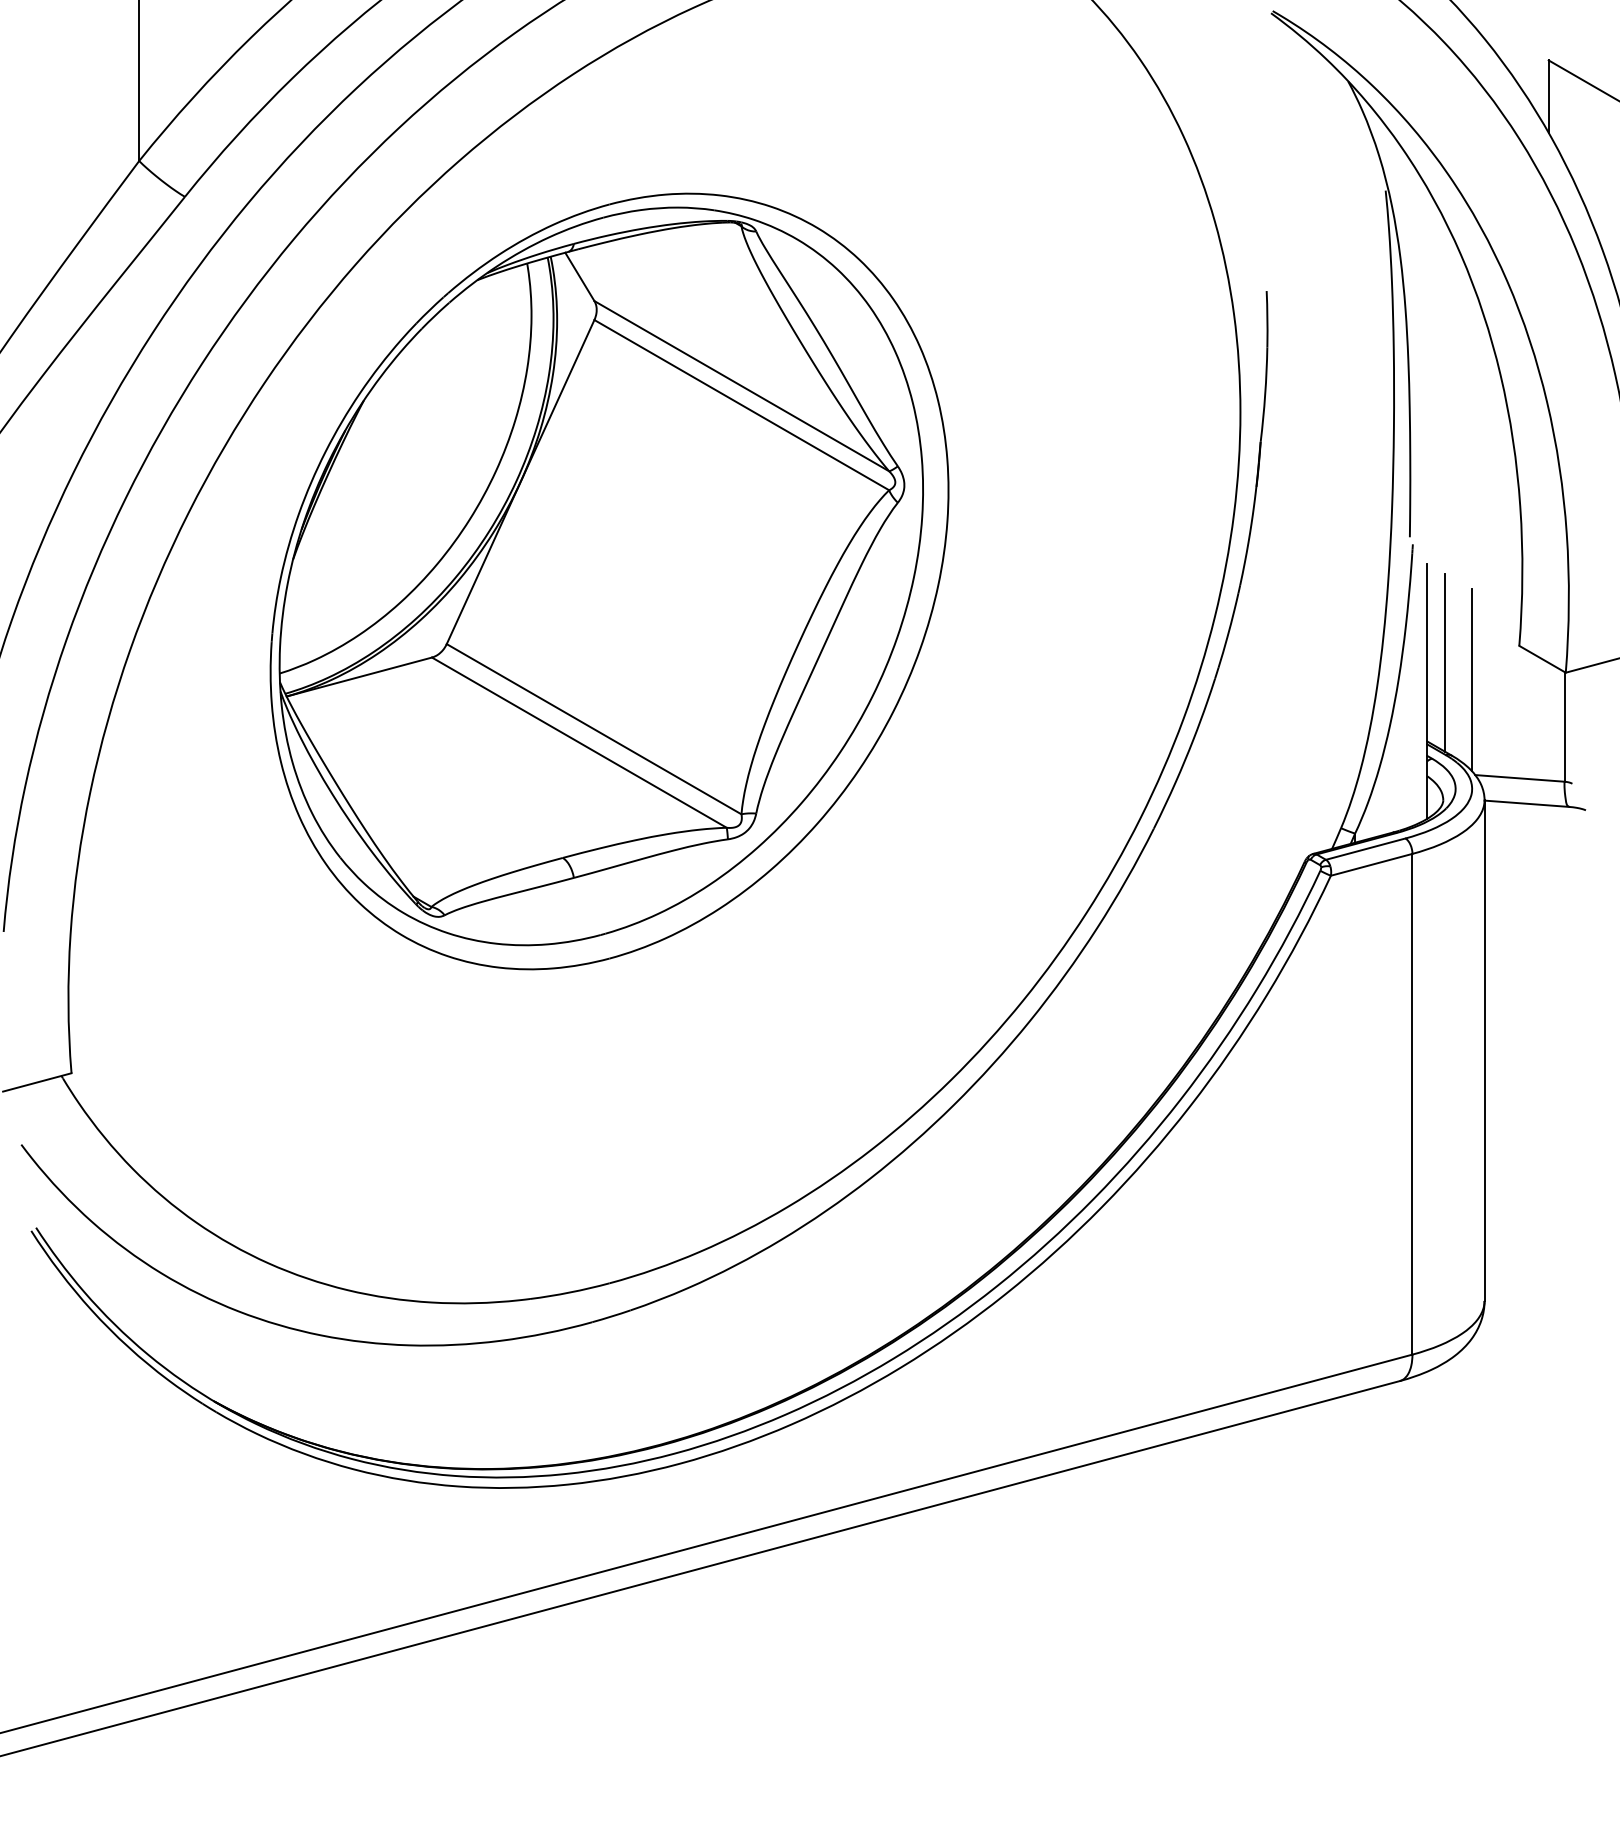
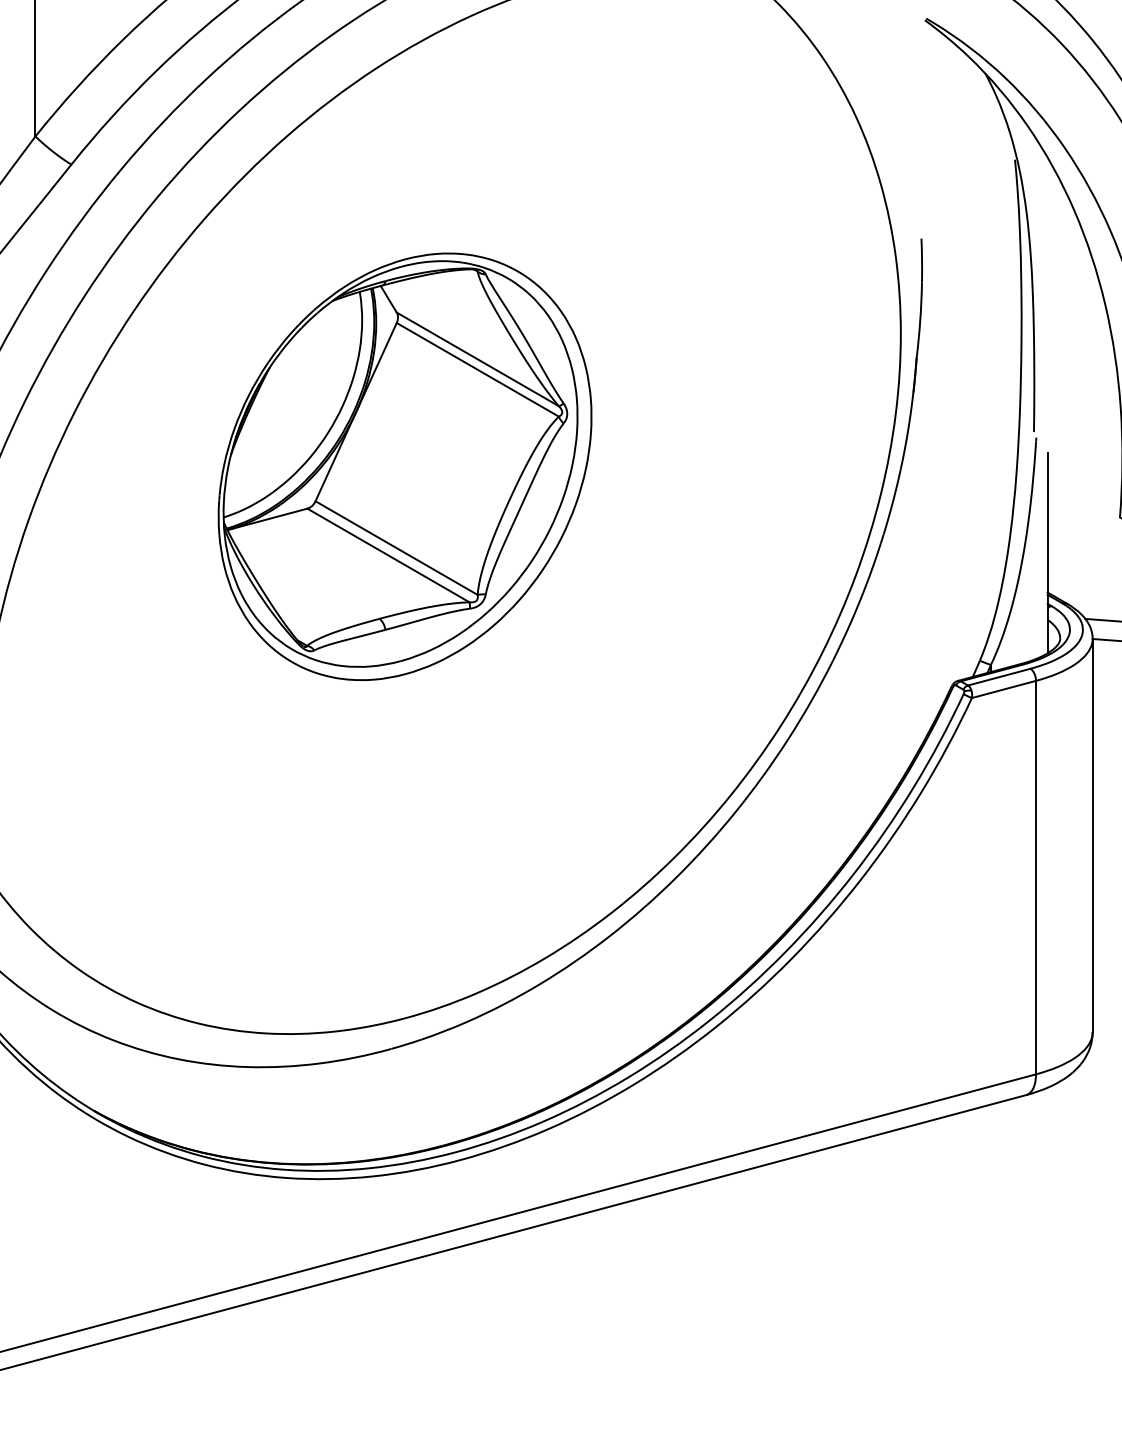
part: (609, 581) -> (405, 466), size x0.7
line: (1445, 662) -> (1061, 530), removed
line: (1471, 679) -> (1082, 543), removed

